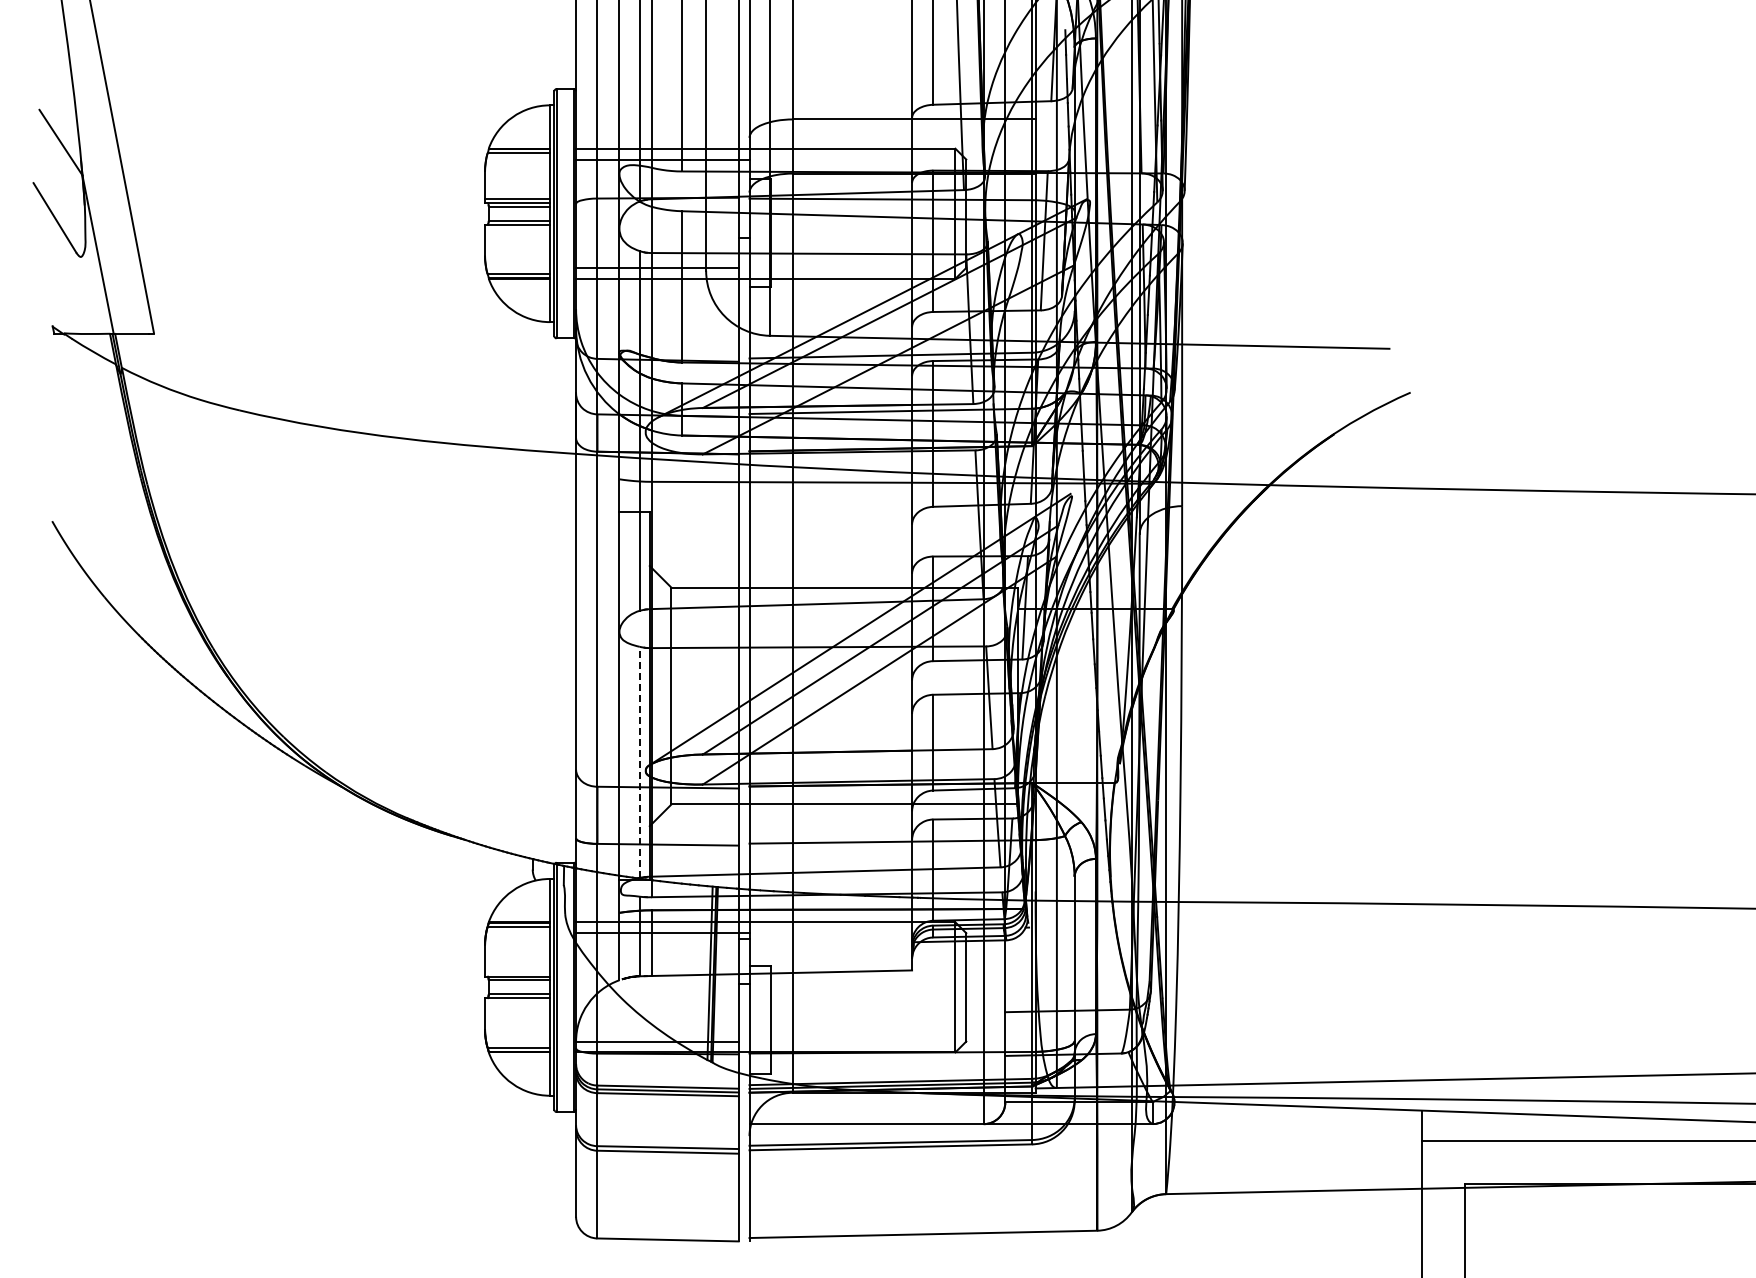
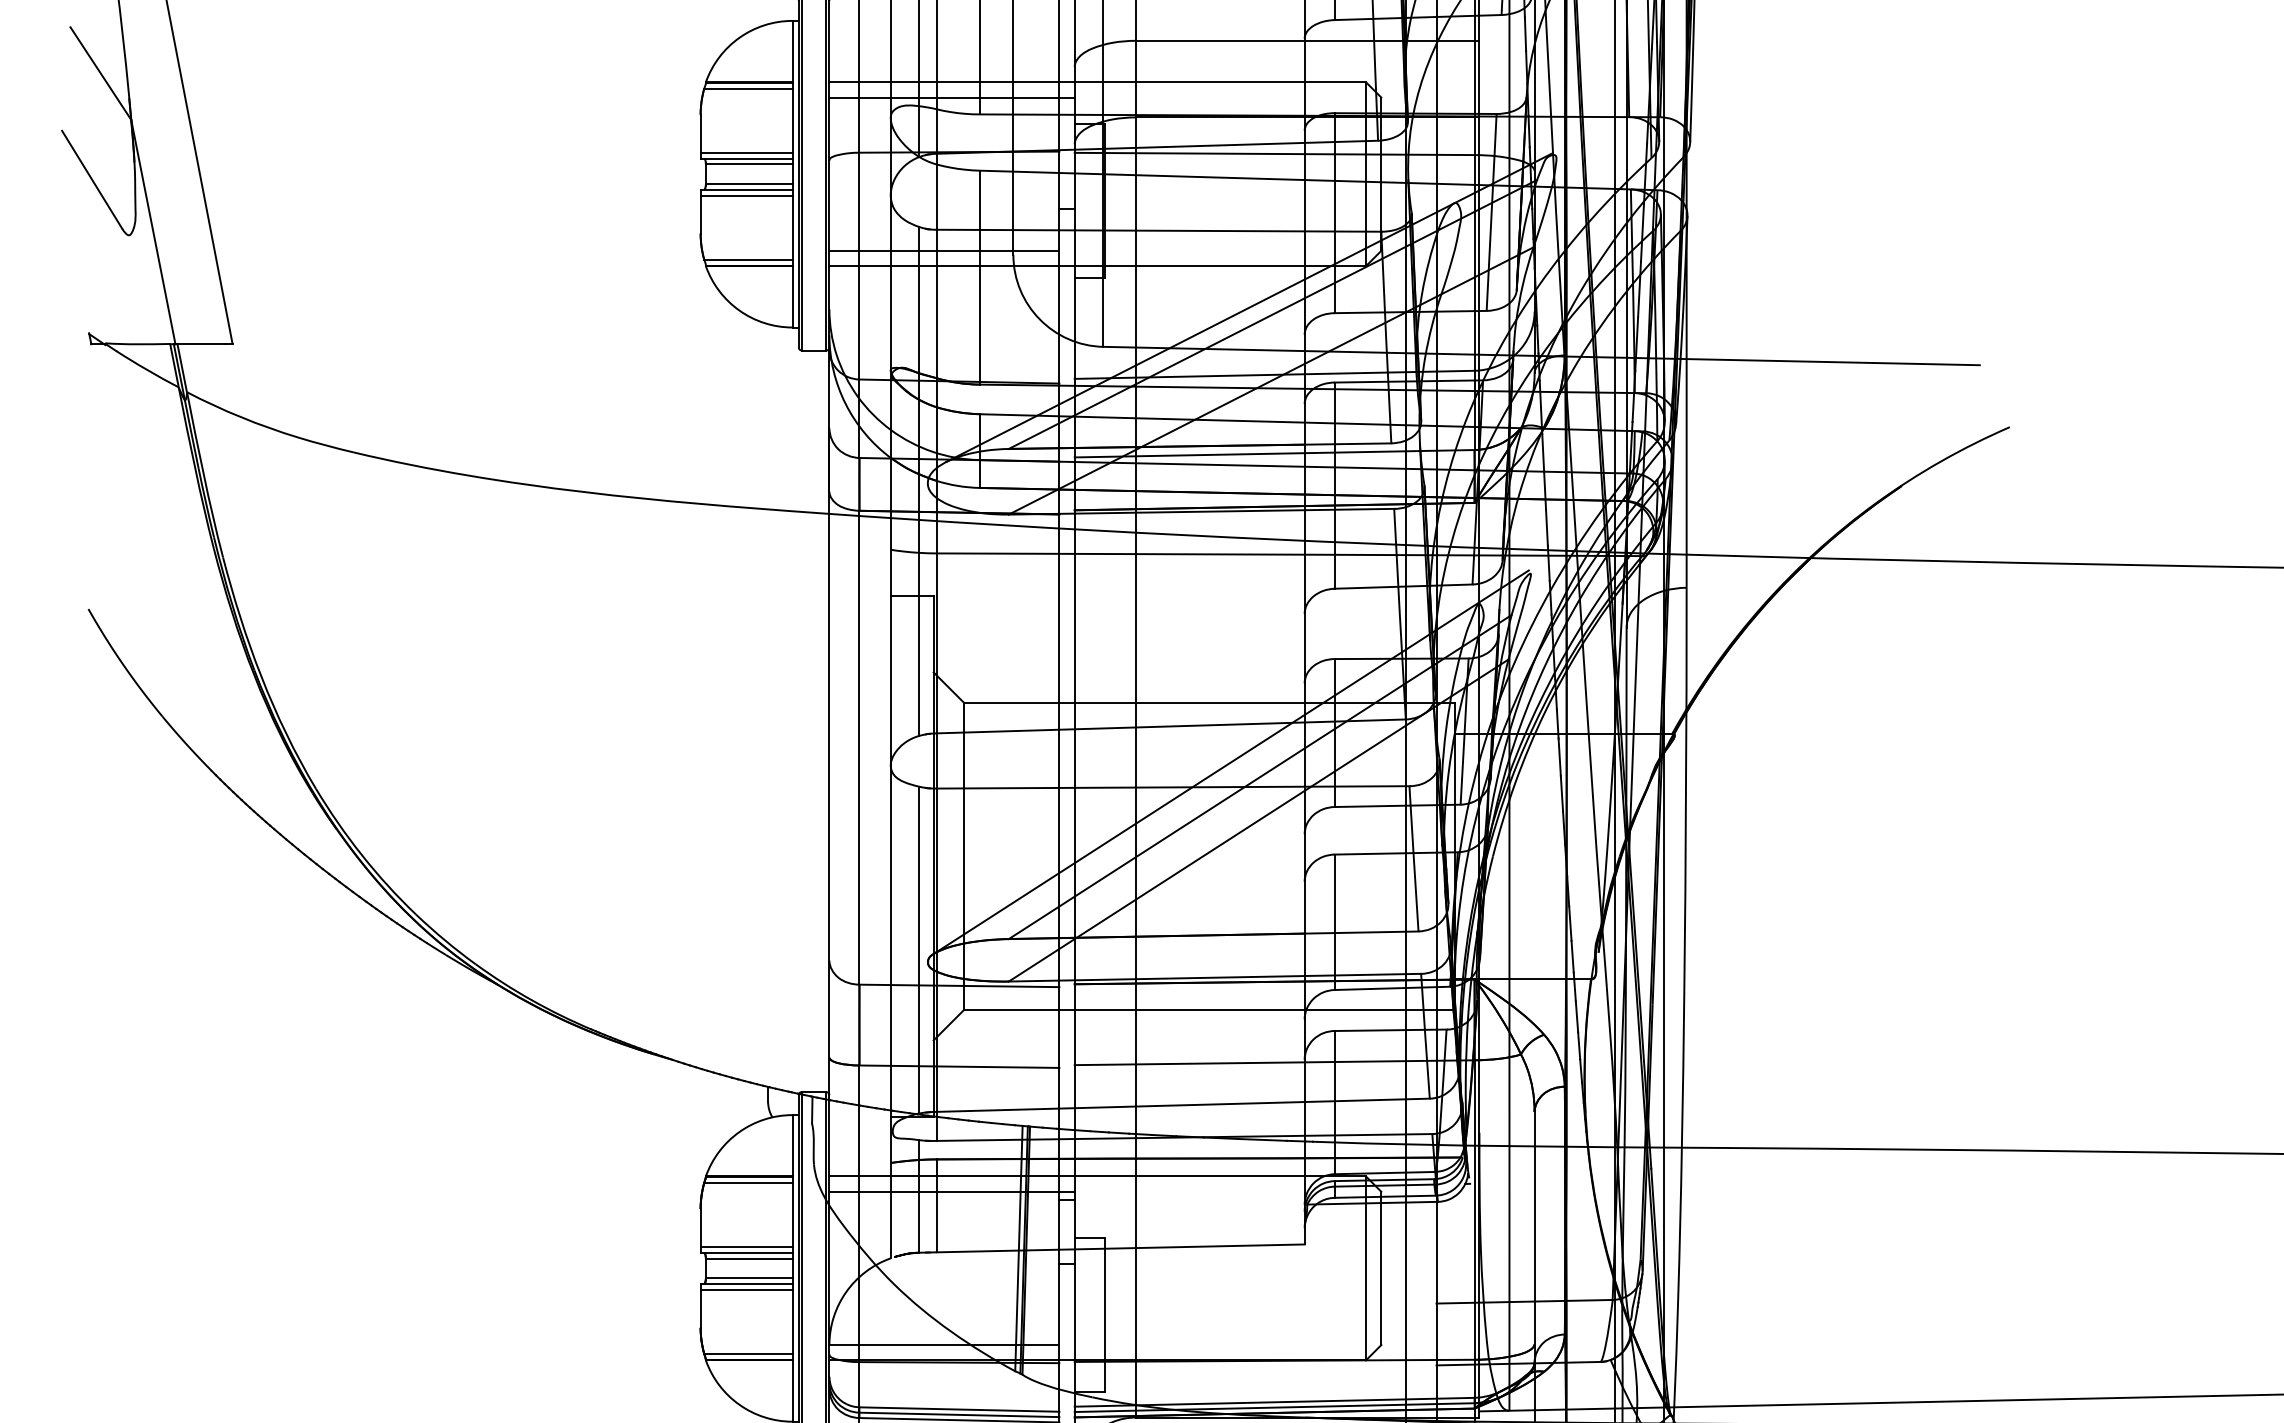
line: (517, 228) -> (746, 195), added
line: (639, 761) -> (919, 948), dashed -> solid
line: (517, 972) -> (746, 1247), added
line: (517, 1002) -> (746, 1289), added

